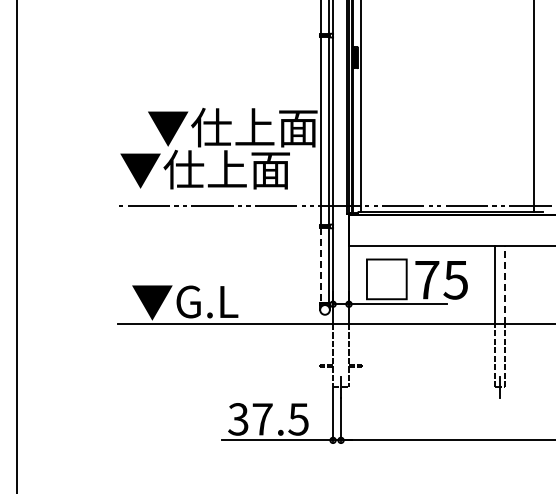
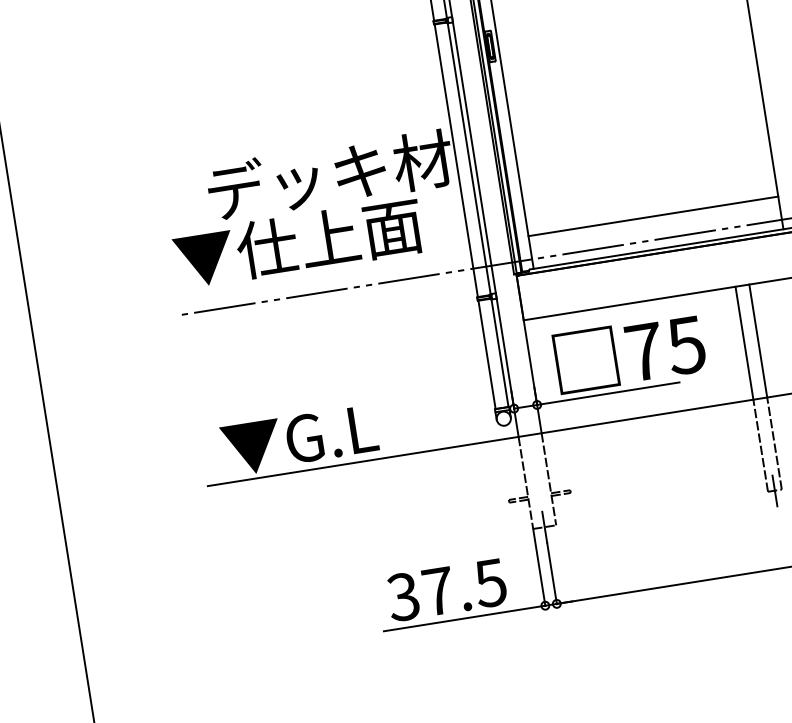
text: (233, 127) -> (329, 175), ▼仕上面 -> デッキ材
line: (447, 189) -> (653, 216), added
line: (320, 265) -> (487, 355), dashed -> solid
line: (504, 284) -> (757, 340), dashed -> solid

